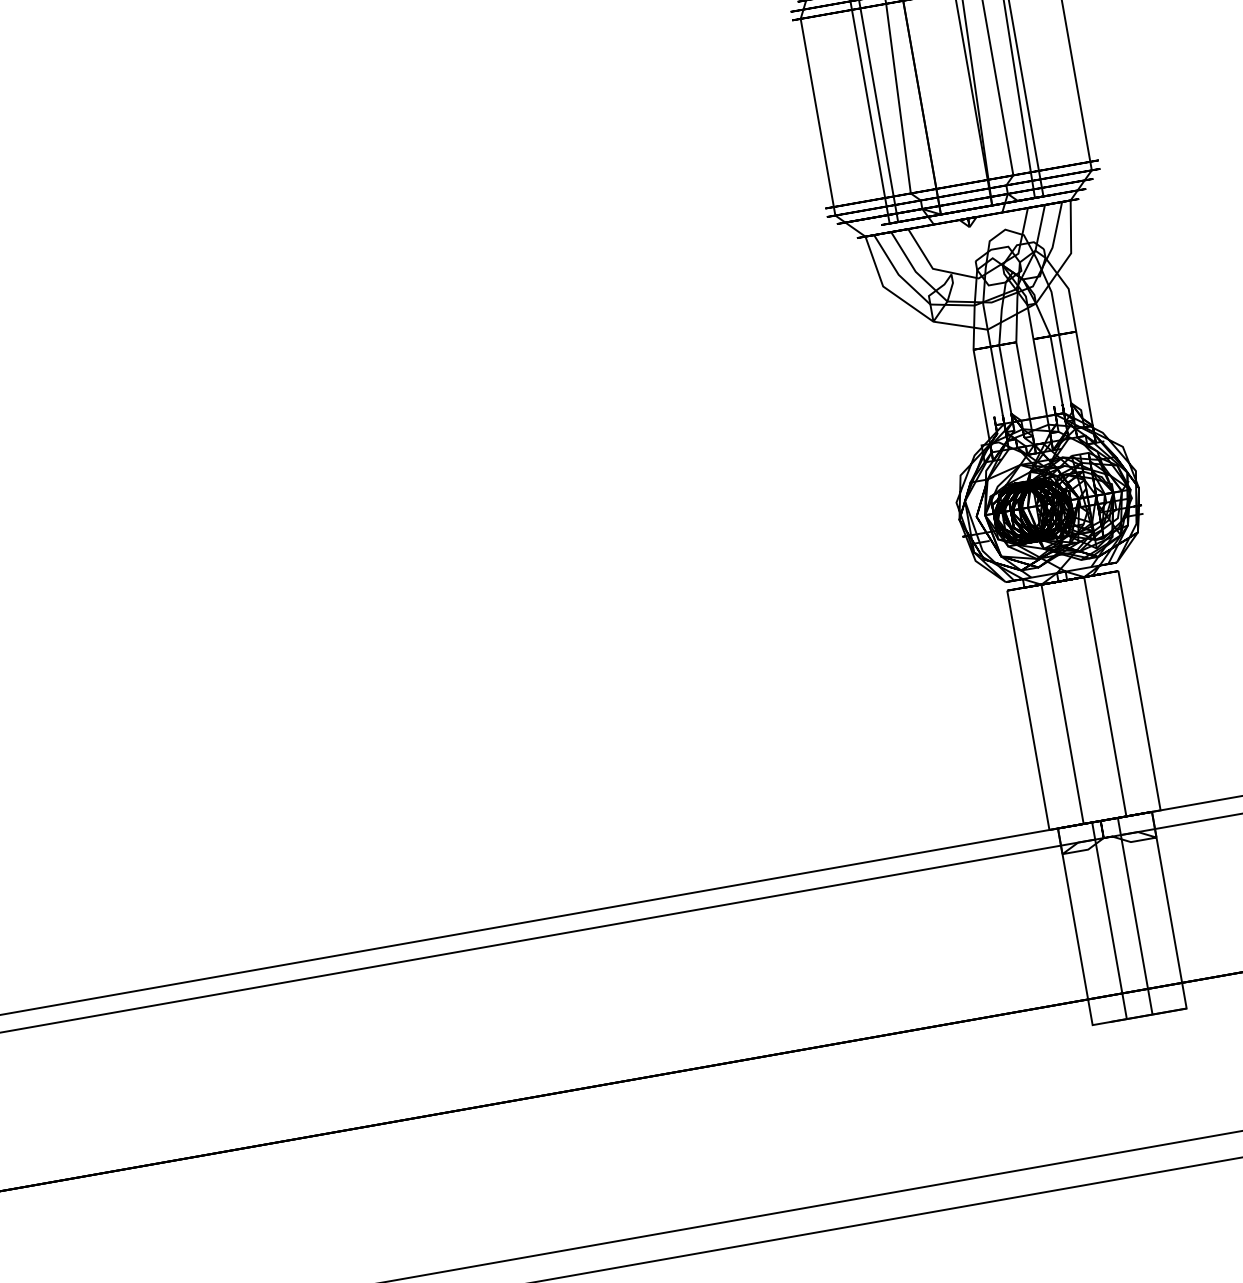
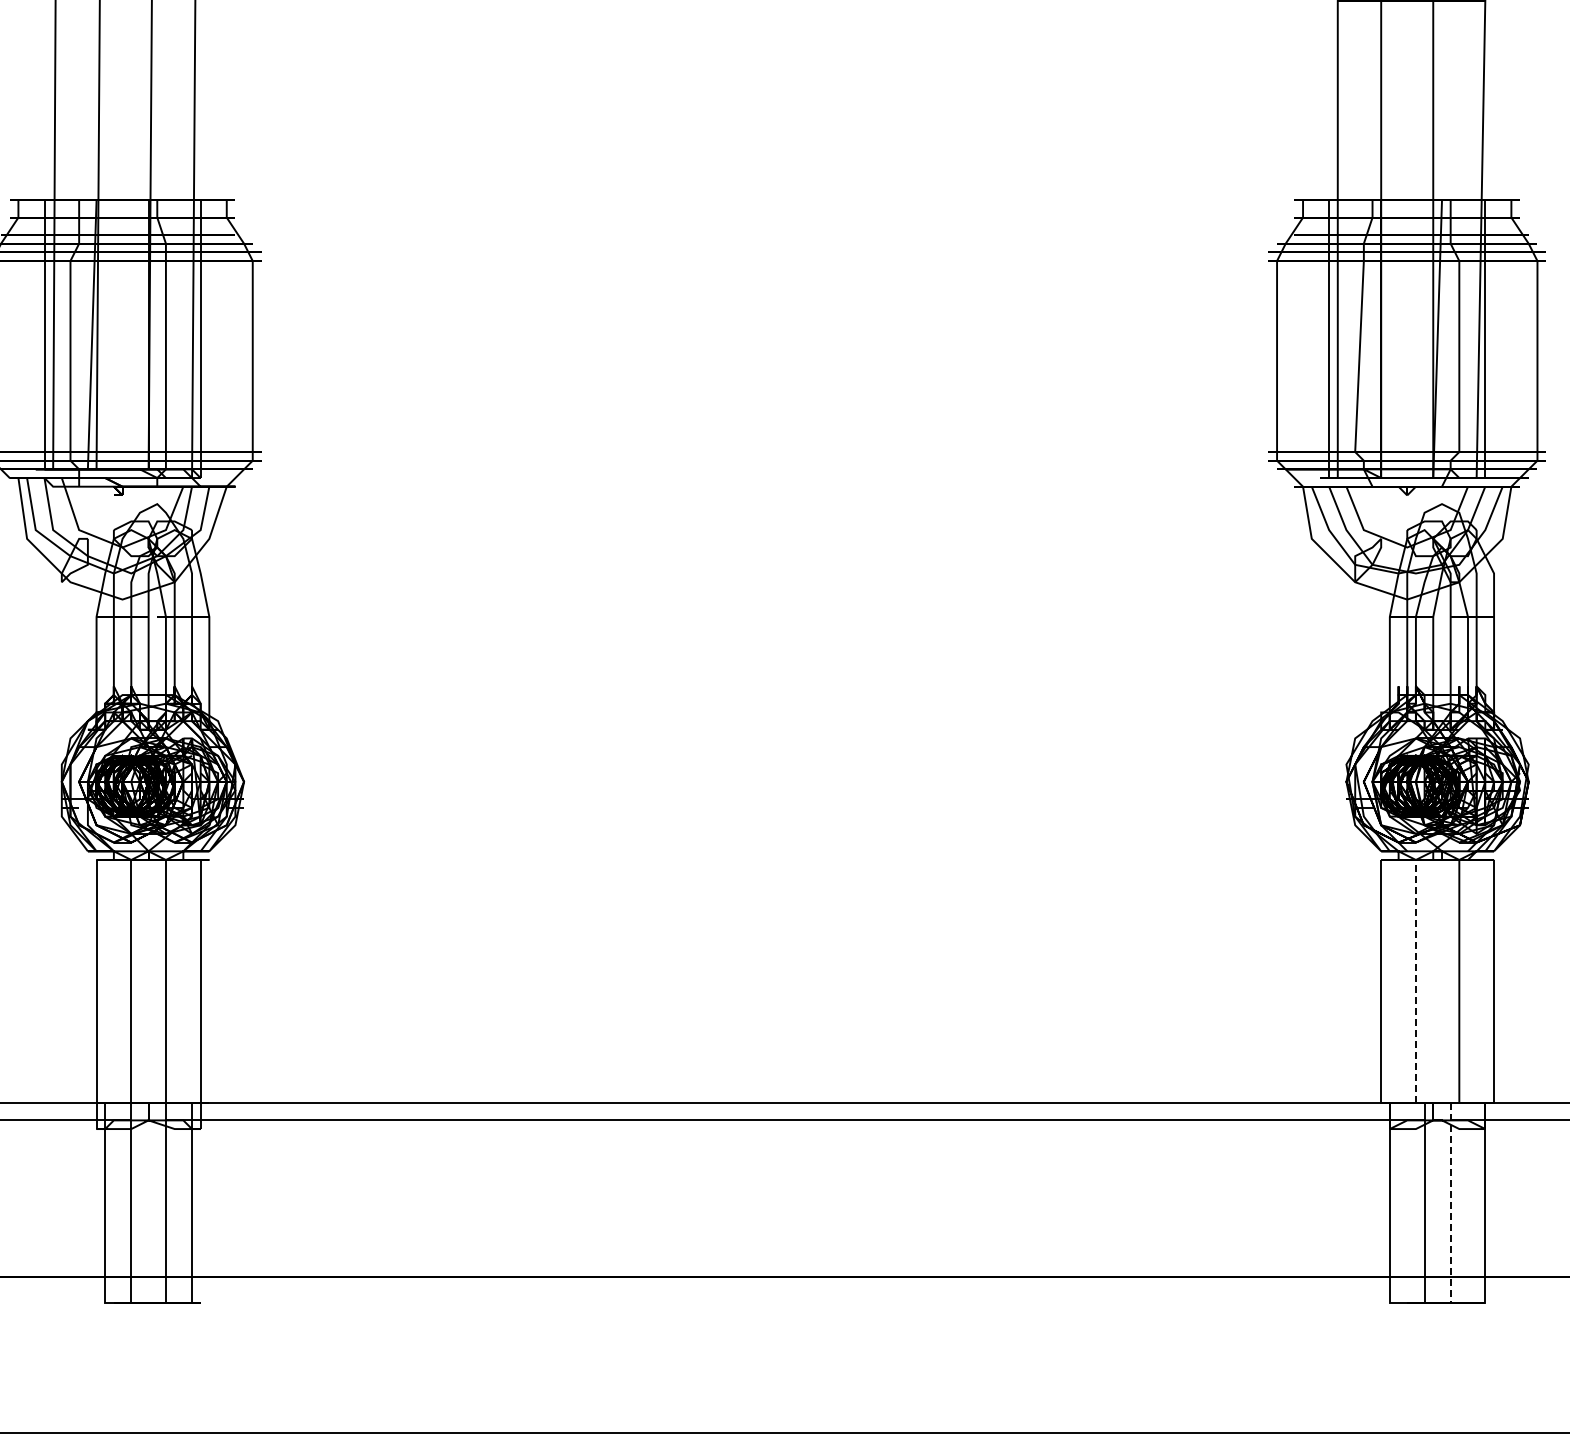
line: (1061, 703) -> (1415, 980), solid -> dashed
line: (1134, 915) -> (1450, 1202), solid -> dashed

